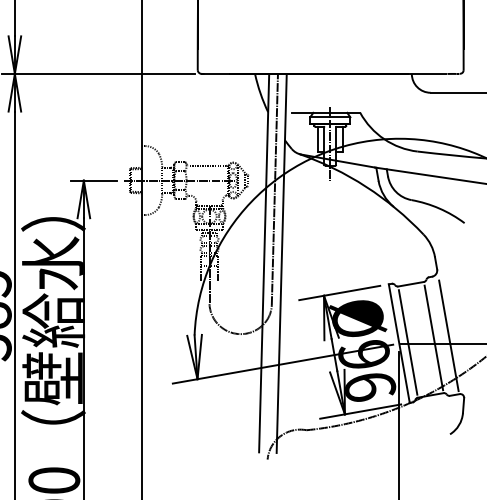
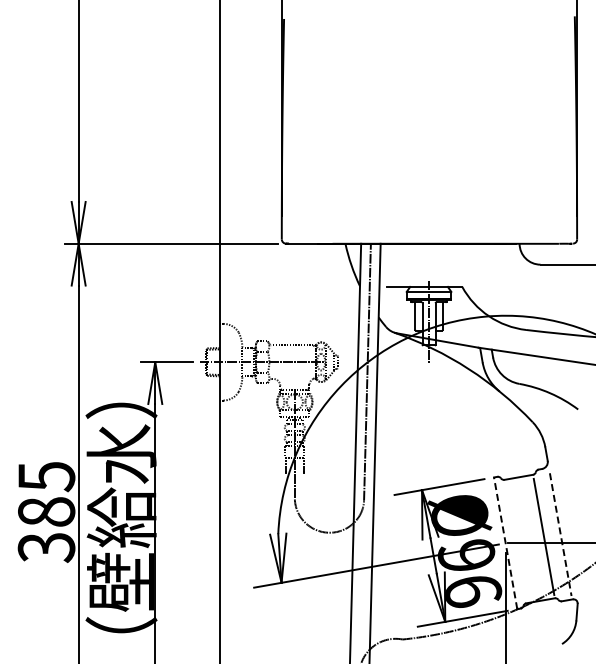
line: (448, 336) -> (560, 535), solid -> dashed
line: (408, 342) -> (515, 541), removed
line: (399, 343) -> (505, 543), solid -> dashed

